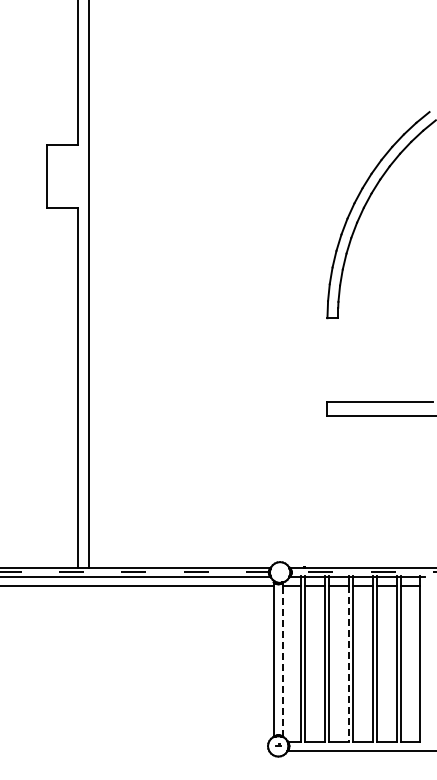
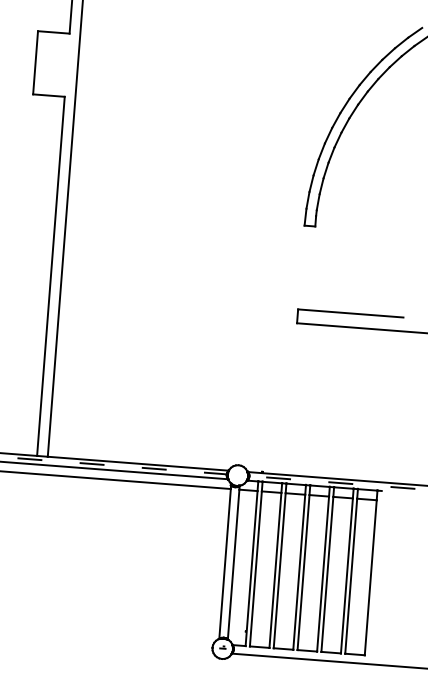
line: (282, 661) -> (233, 564), dashed -> solid
line: (348, 664) -> (298, 572), dashed -> solid

